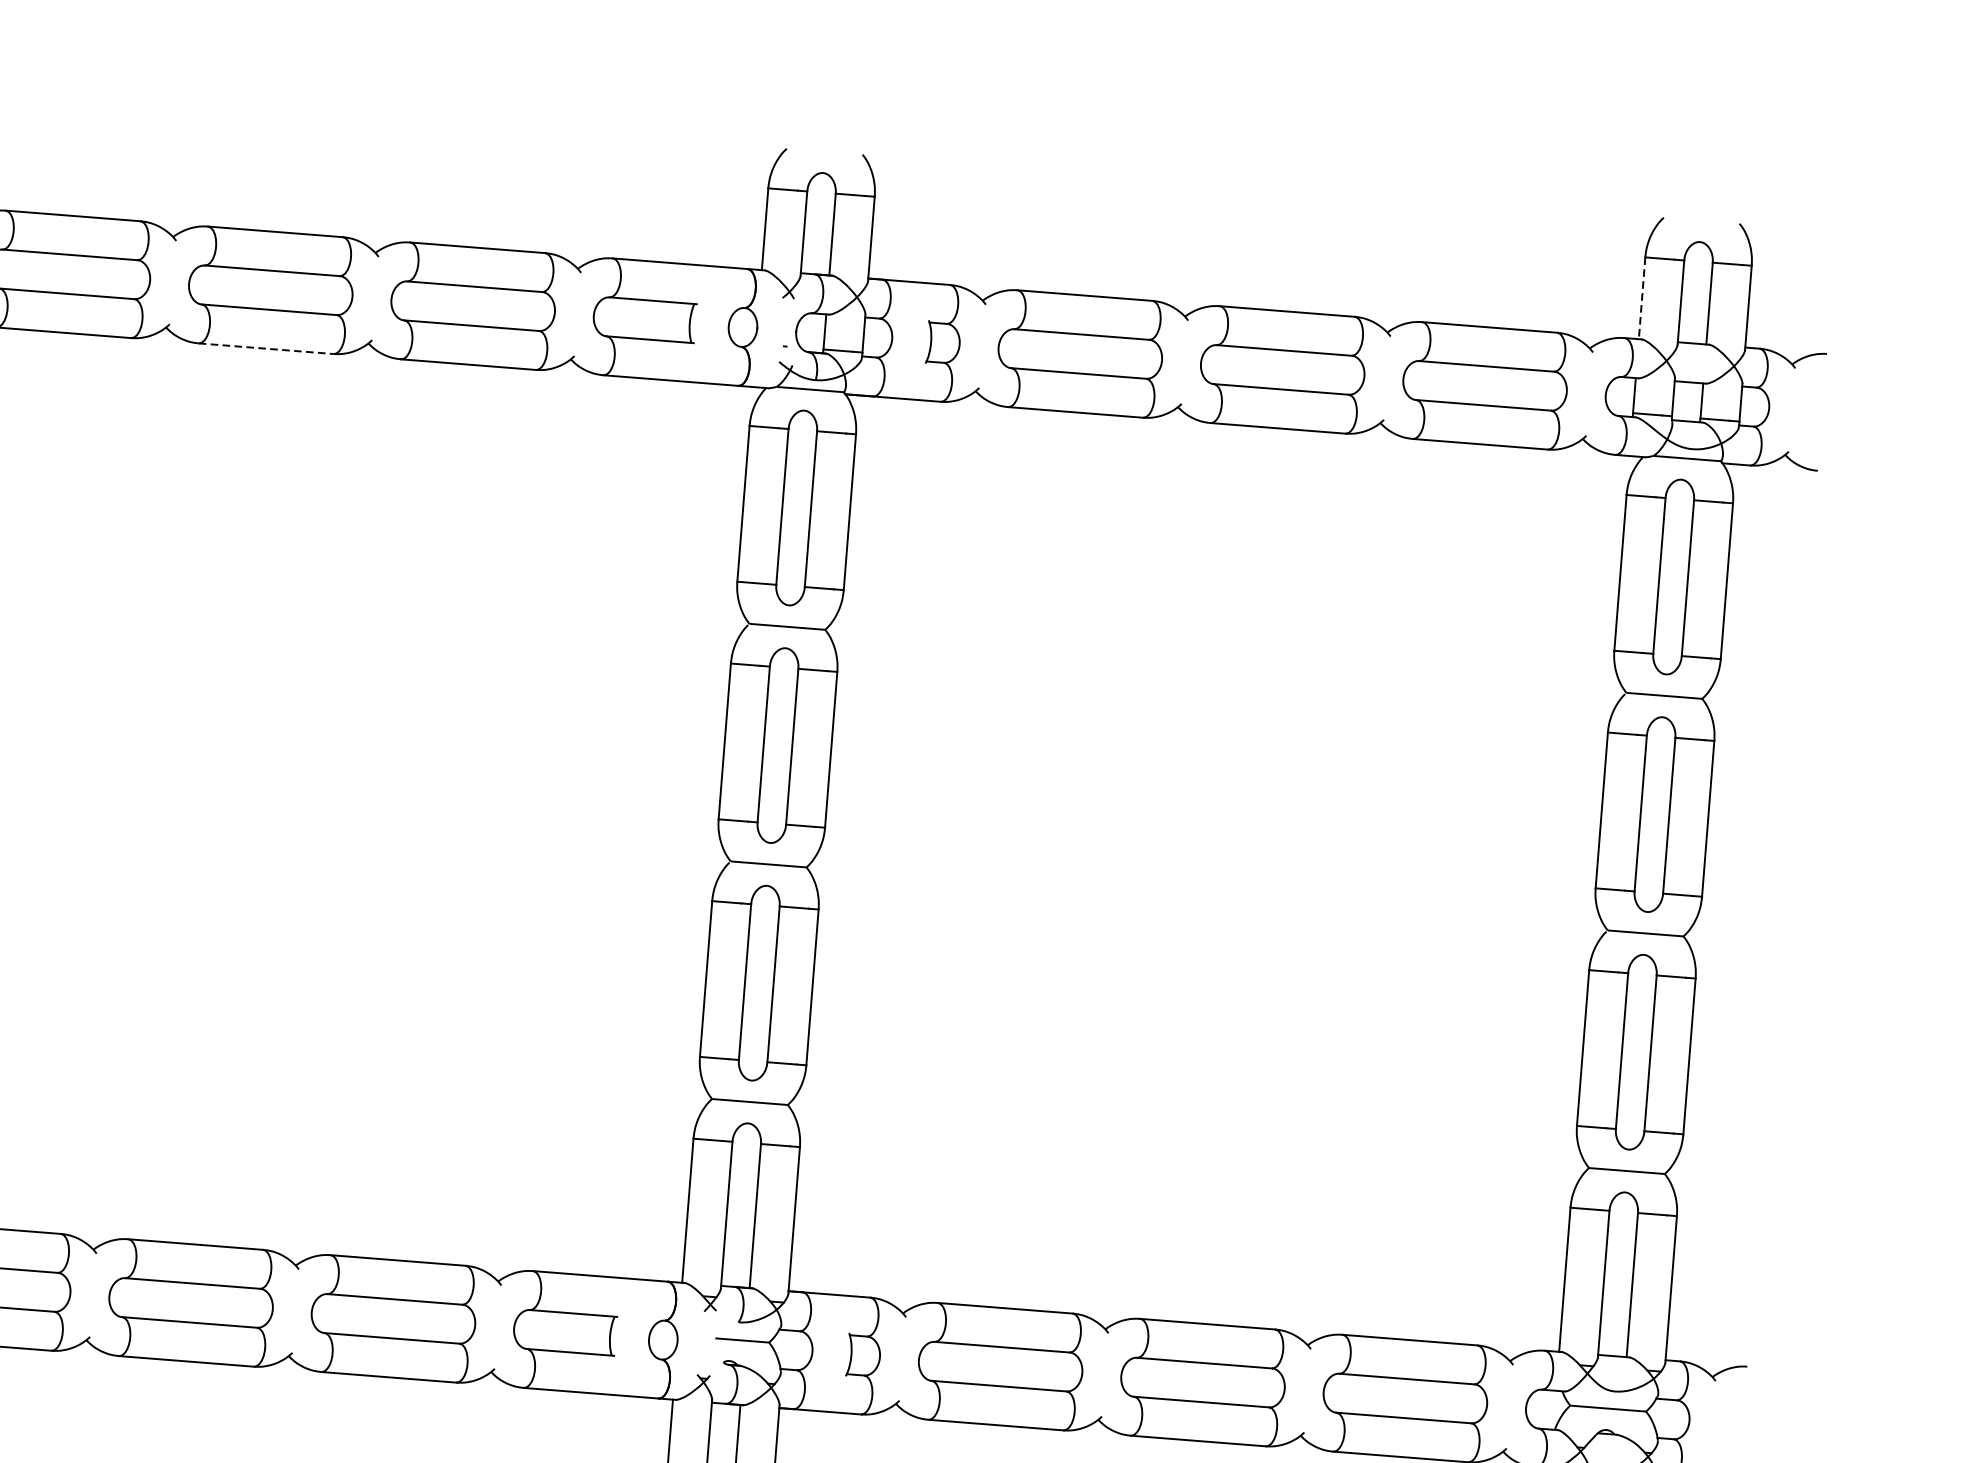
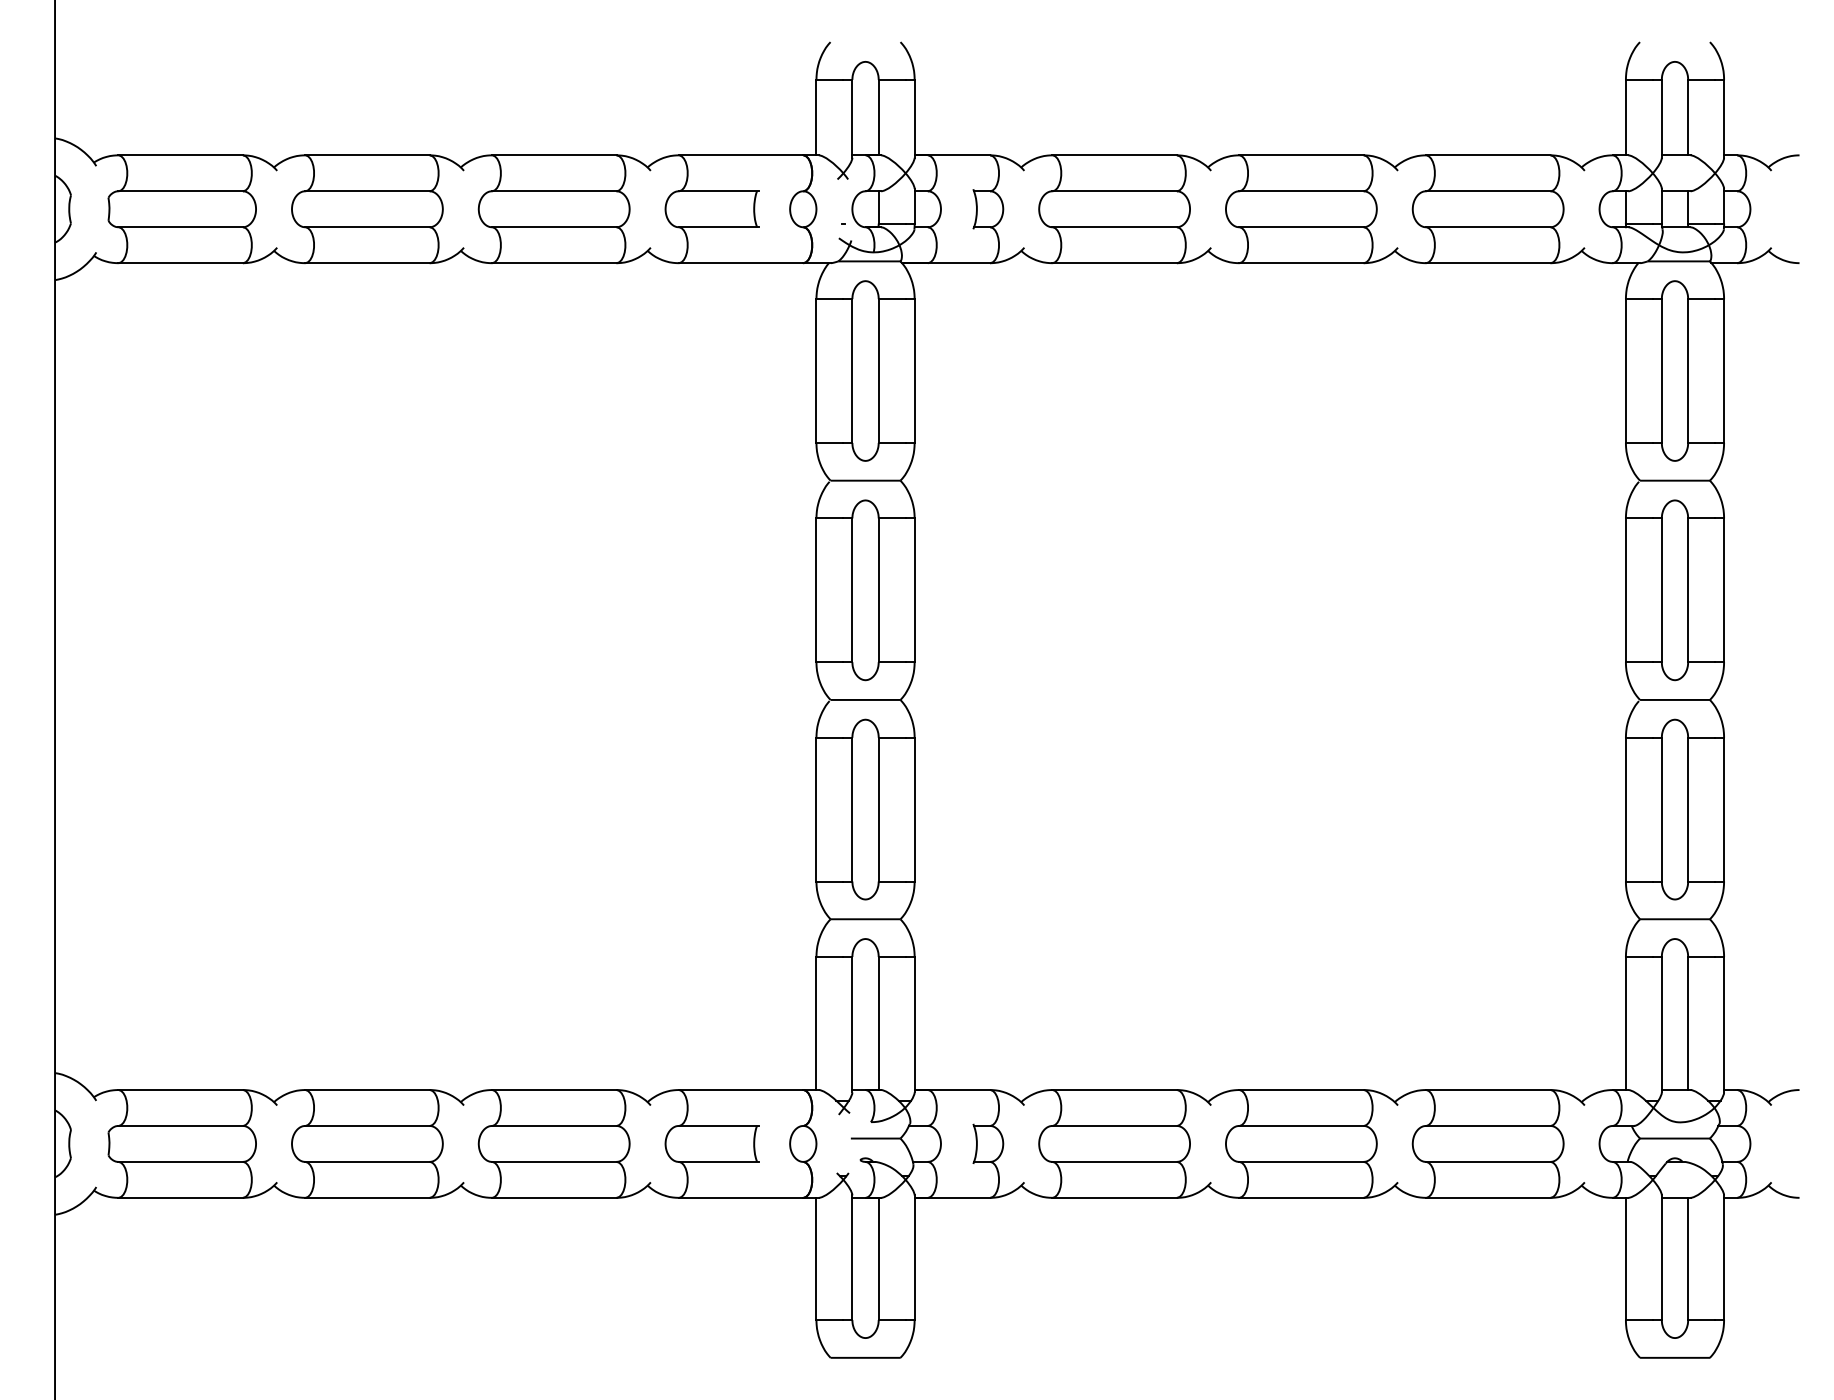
line: (1641, 298) -> (1625, 117), dashed -> solid
line: (266, 349) -> (367, 263), dashed -> solid

